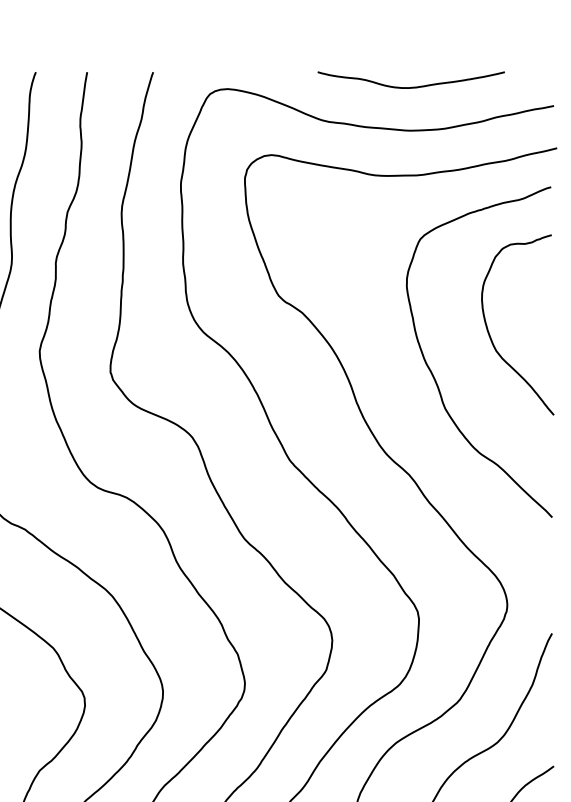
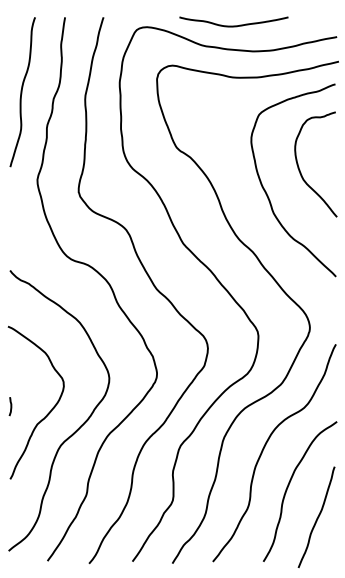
curve: (410, 86) -> (233, 25), moved

